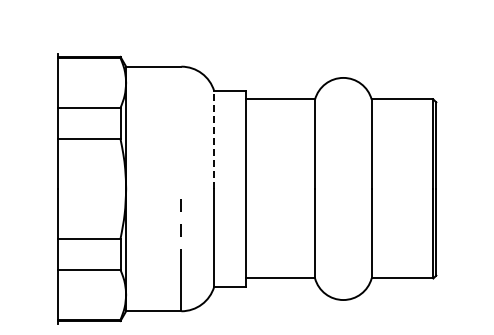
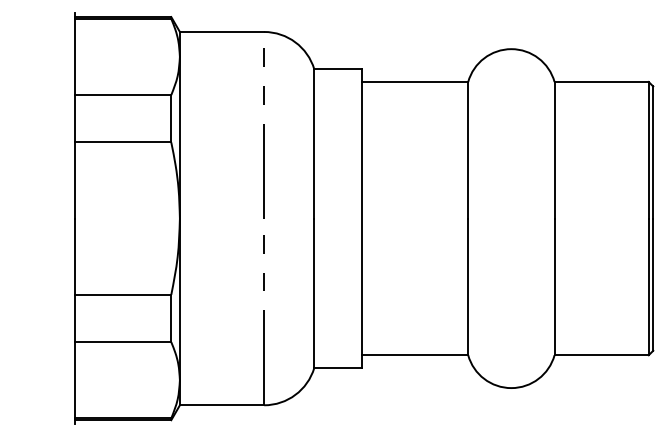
line: (180, 132) -> (262, 132), added
line: (214, 140) -> (314, 144), dashed -> solid

